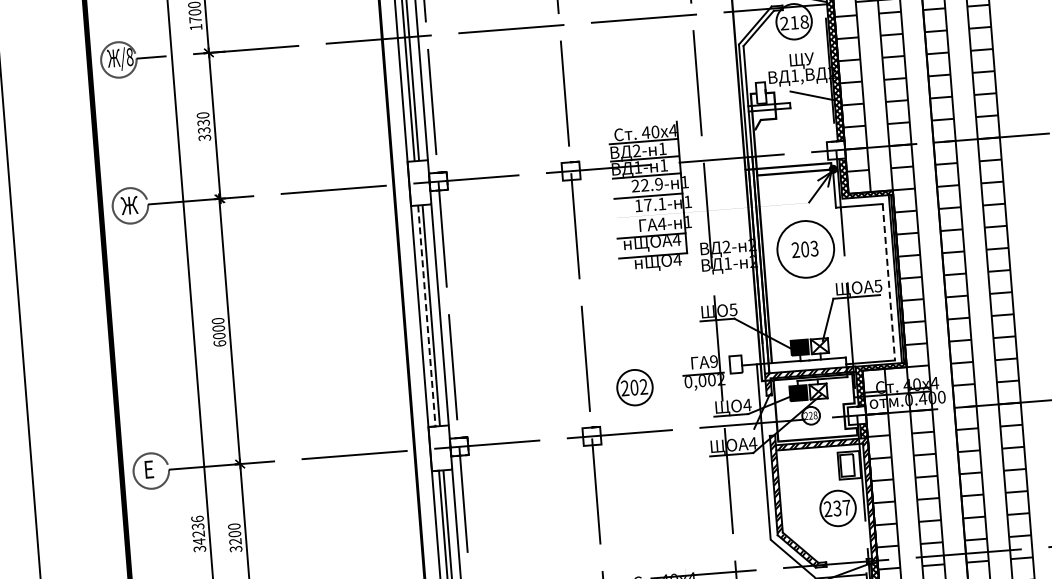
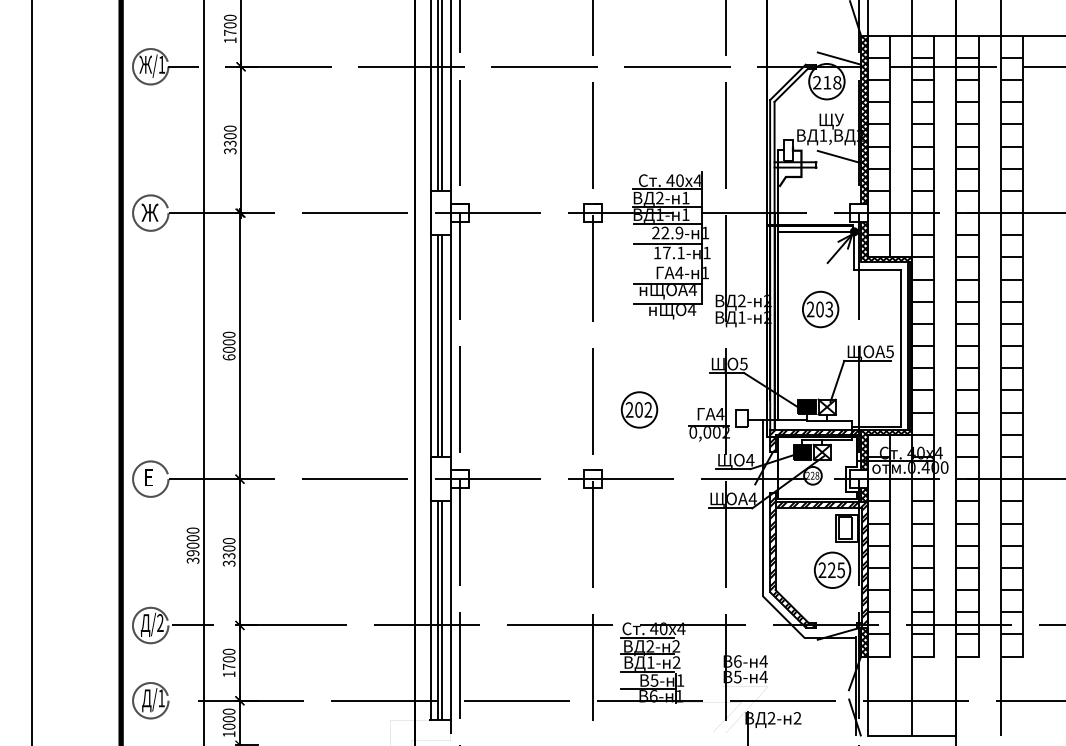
text: (129, 56) -> (161, 64), /8 -> /1
text: (203, 123) -> (230, 136), 3330 -> 3300
circle: (805, 249) -> (820, 309), size x0.62
line: (888, 282) -> (900, 349), dashed -> solid
line: (426, 316) -> (437, 346), dashed -> solid
text: (714, 360) -> (720, 413), 9 -> 4
part: (634, 387) -> (639, 409), moved
text: (842, 508) -> (836, 570), 237 -> 225
text: (197, 529) -> (192, 541), 34236 -> 39000
text: (235, 542) -> (229, 556), 3200 -> 3300

